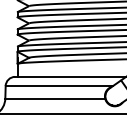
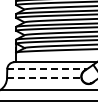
line: (59, 86) -> (47, 69), solid -> dashed
line: (55, 98) -> (44, 78), solid -> dashed

